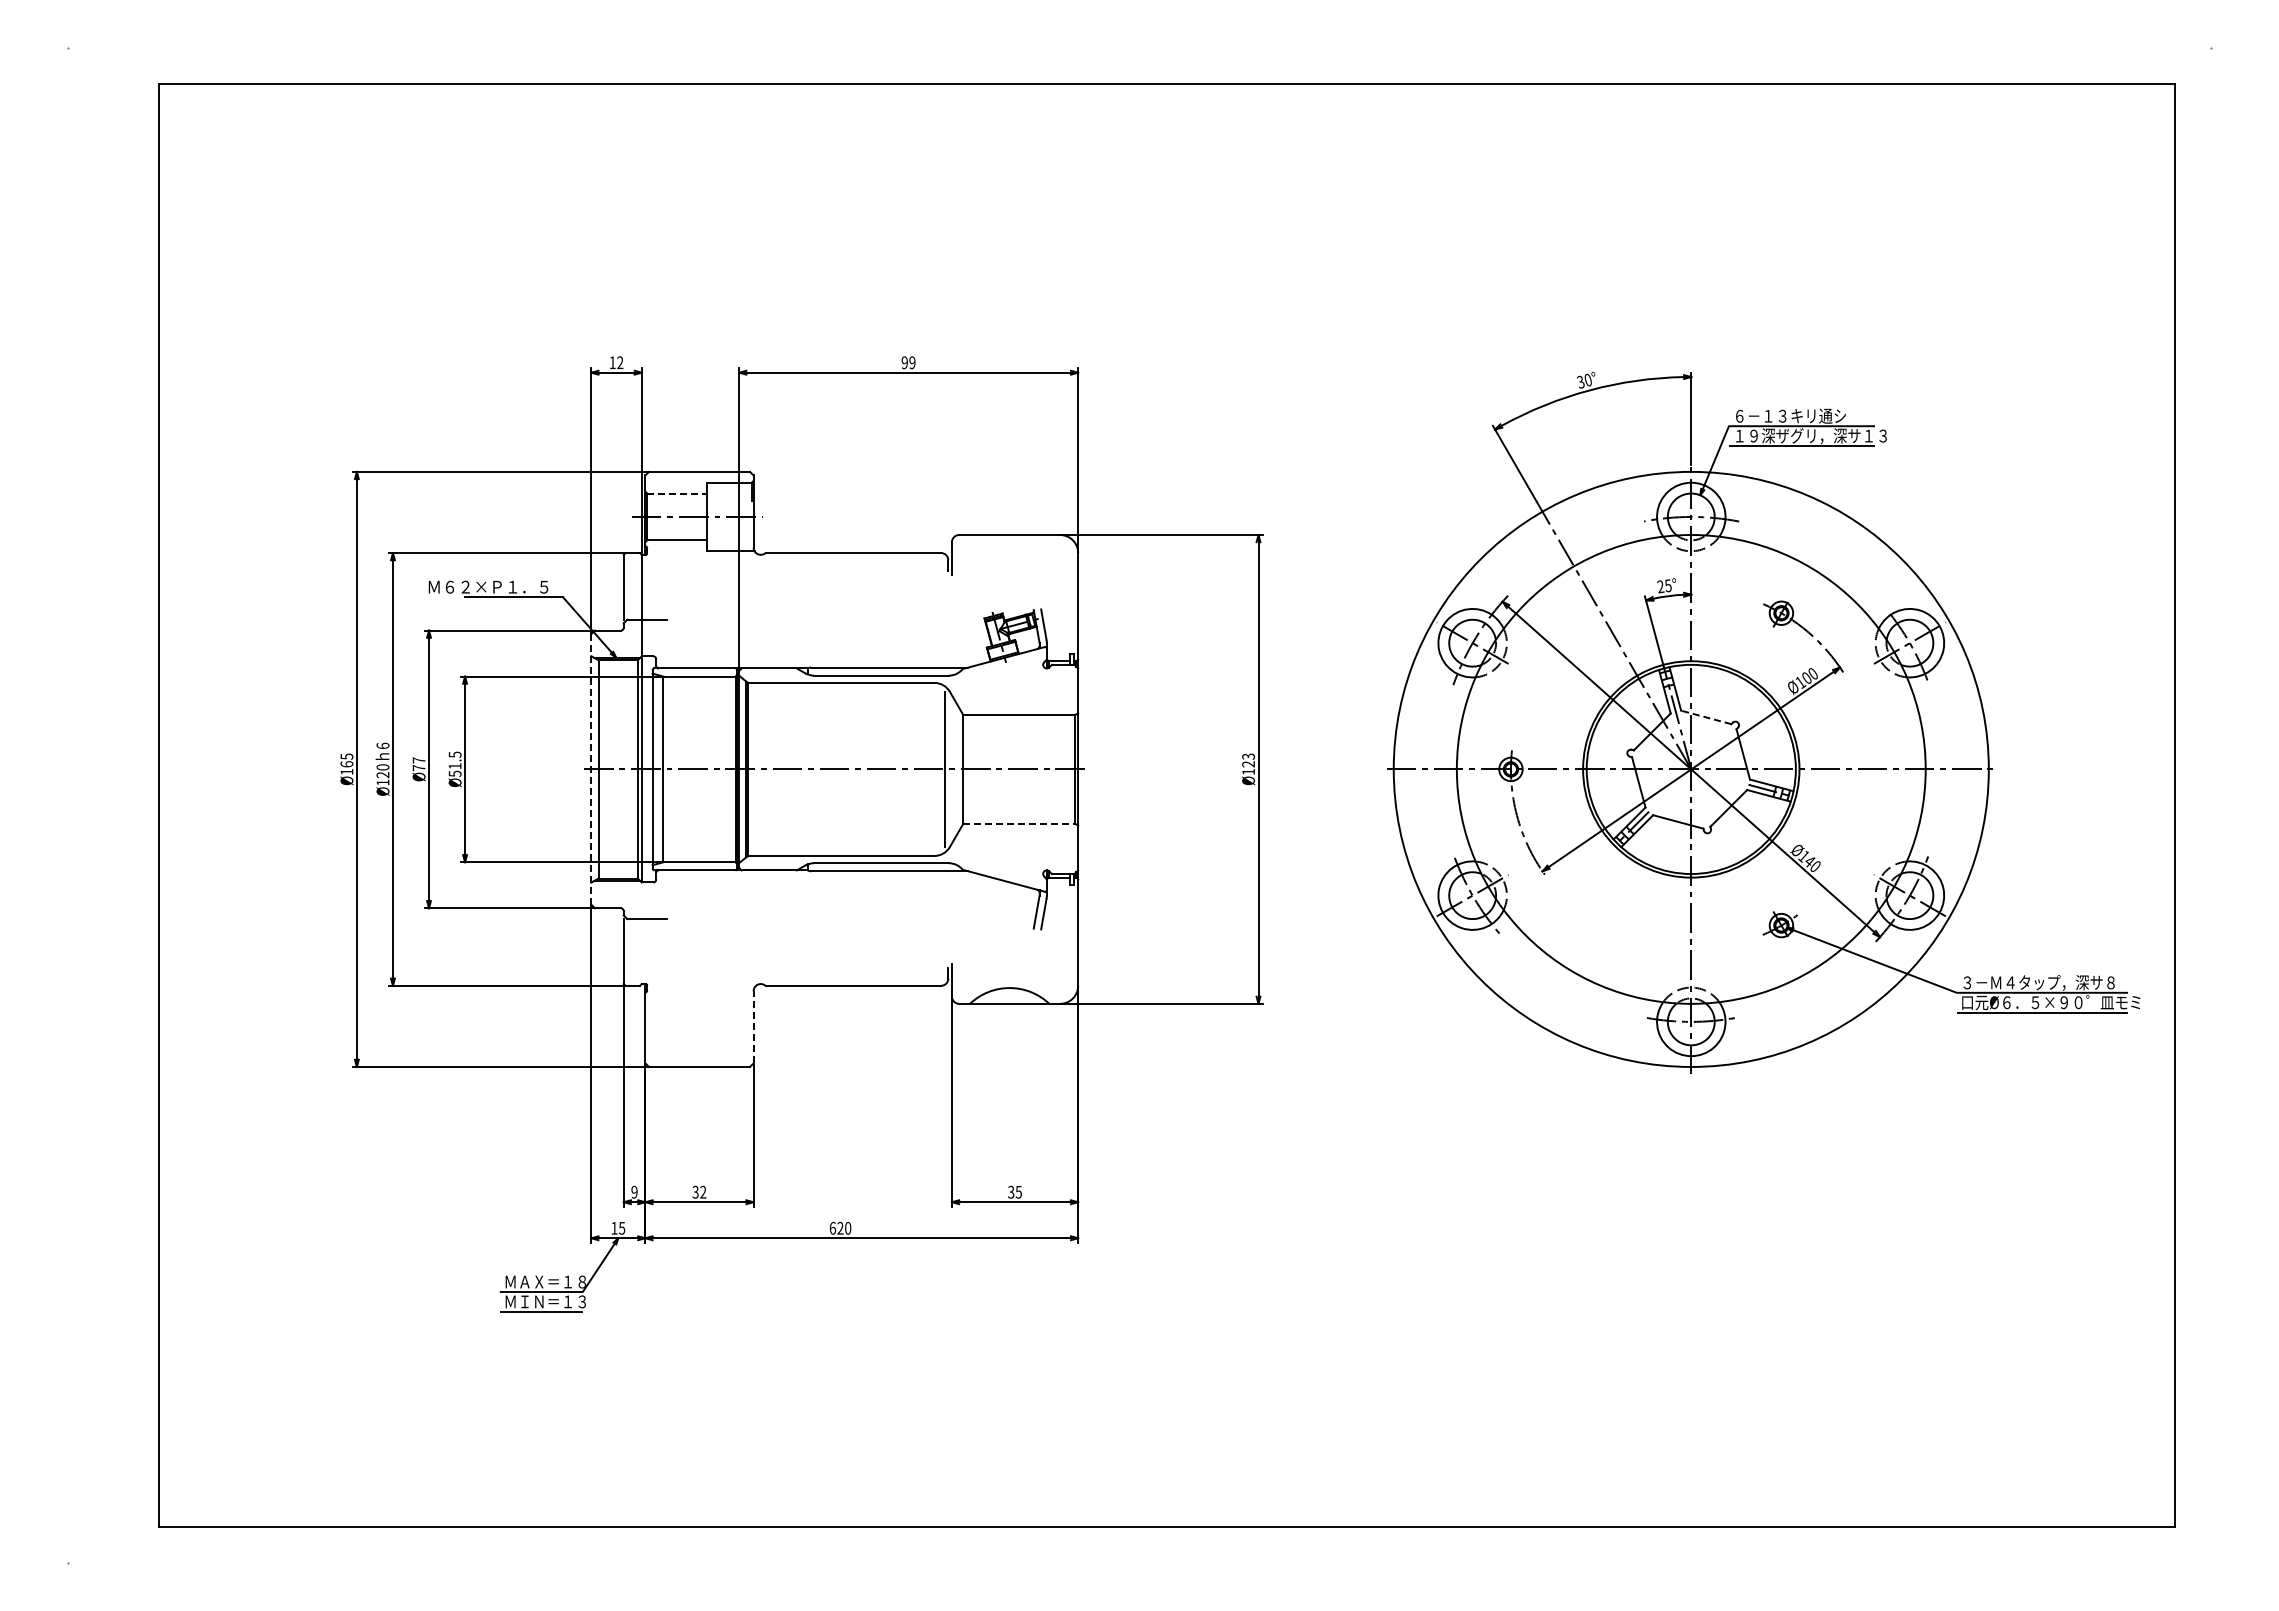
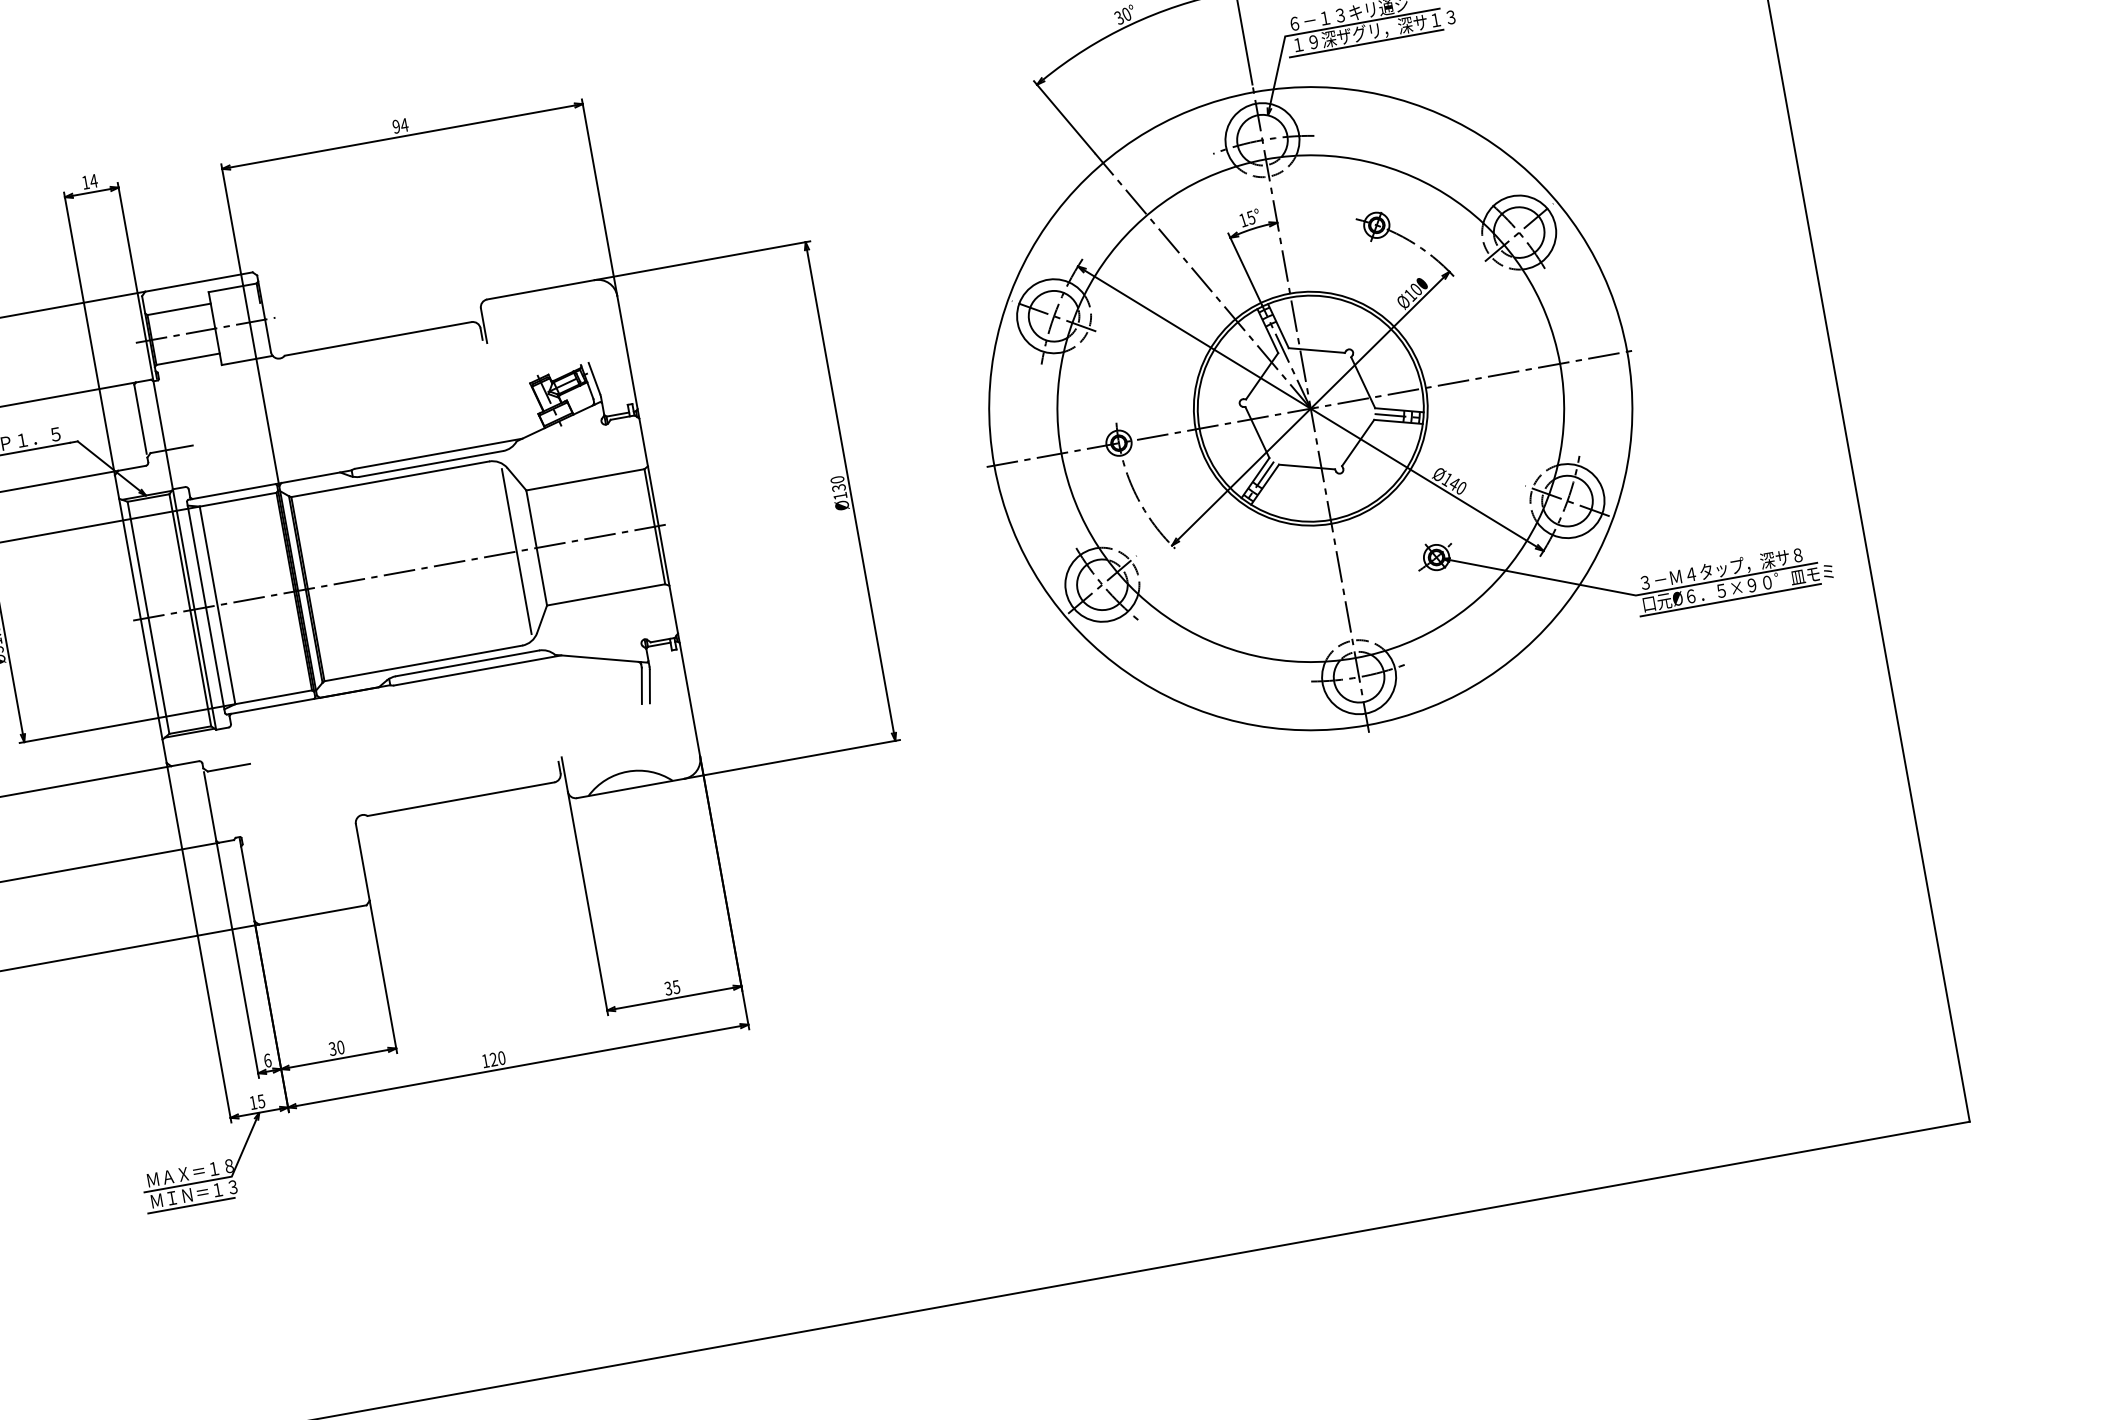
text: (619, 362) -> (92, 180), 12 -> 14
text: (912, 362) -> (404, 124), 99 -> 94
line: (676, 493) -> (178, 309), dashed -> solid
text: (1660, 586) -> (1243, 220), 25° -> 15°
line: (1705, 717) -> (1315, 350), dashed -> solid
text: (1248, 760) -> (838, 483), Ø123 -> Ø130
line: (591, 769) -> (141, 619), dashed -> solid
line: (1019, 823) -> (606, 594), dashed -> solid
line: (753, 1026) -> (362, 861), dashed -> solid
text: (634, 1191) -> (267, 1059), 9 -> 6
text: (703, 1192) -> (341, 1047), 32 -> 30
text: (832, 1227) -> (485, 1060), 620 -> 120

